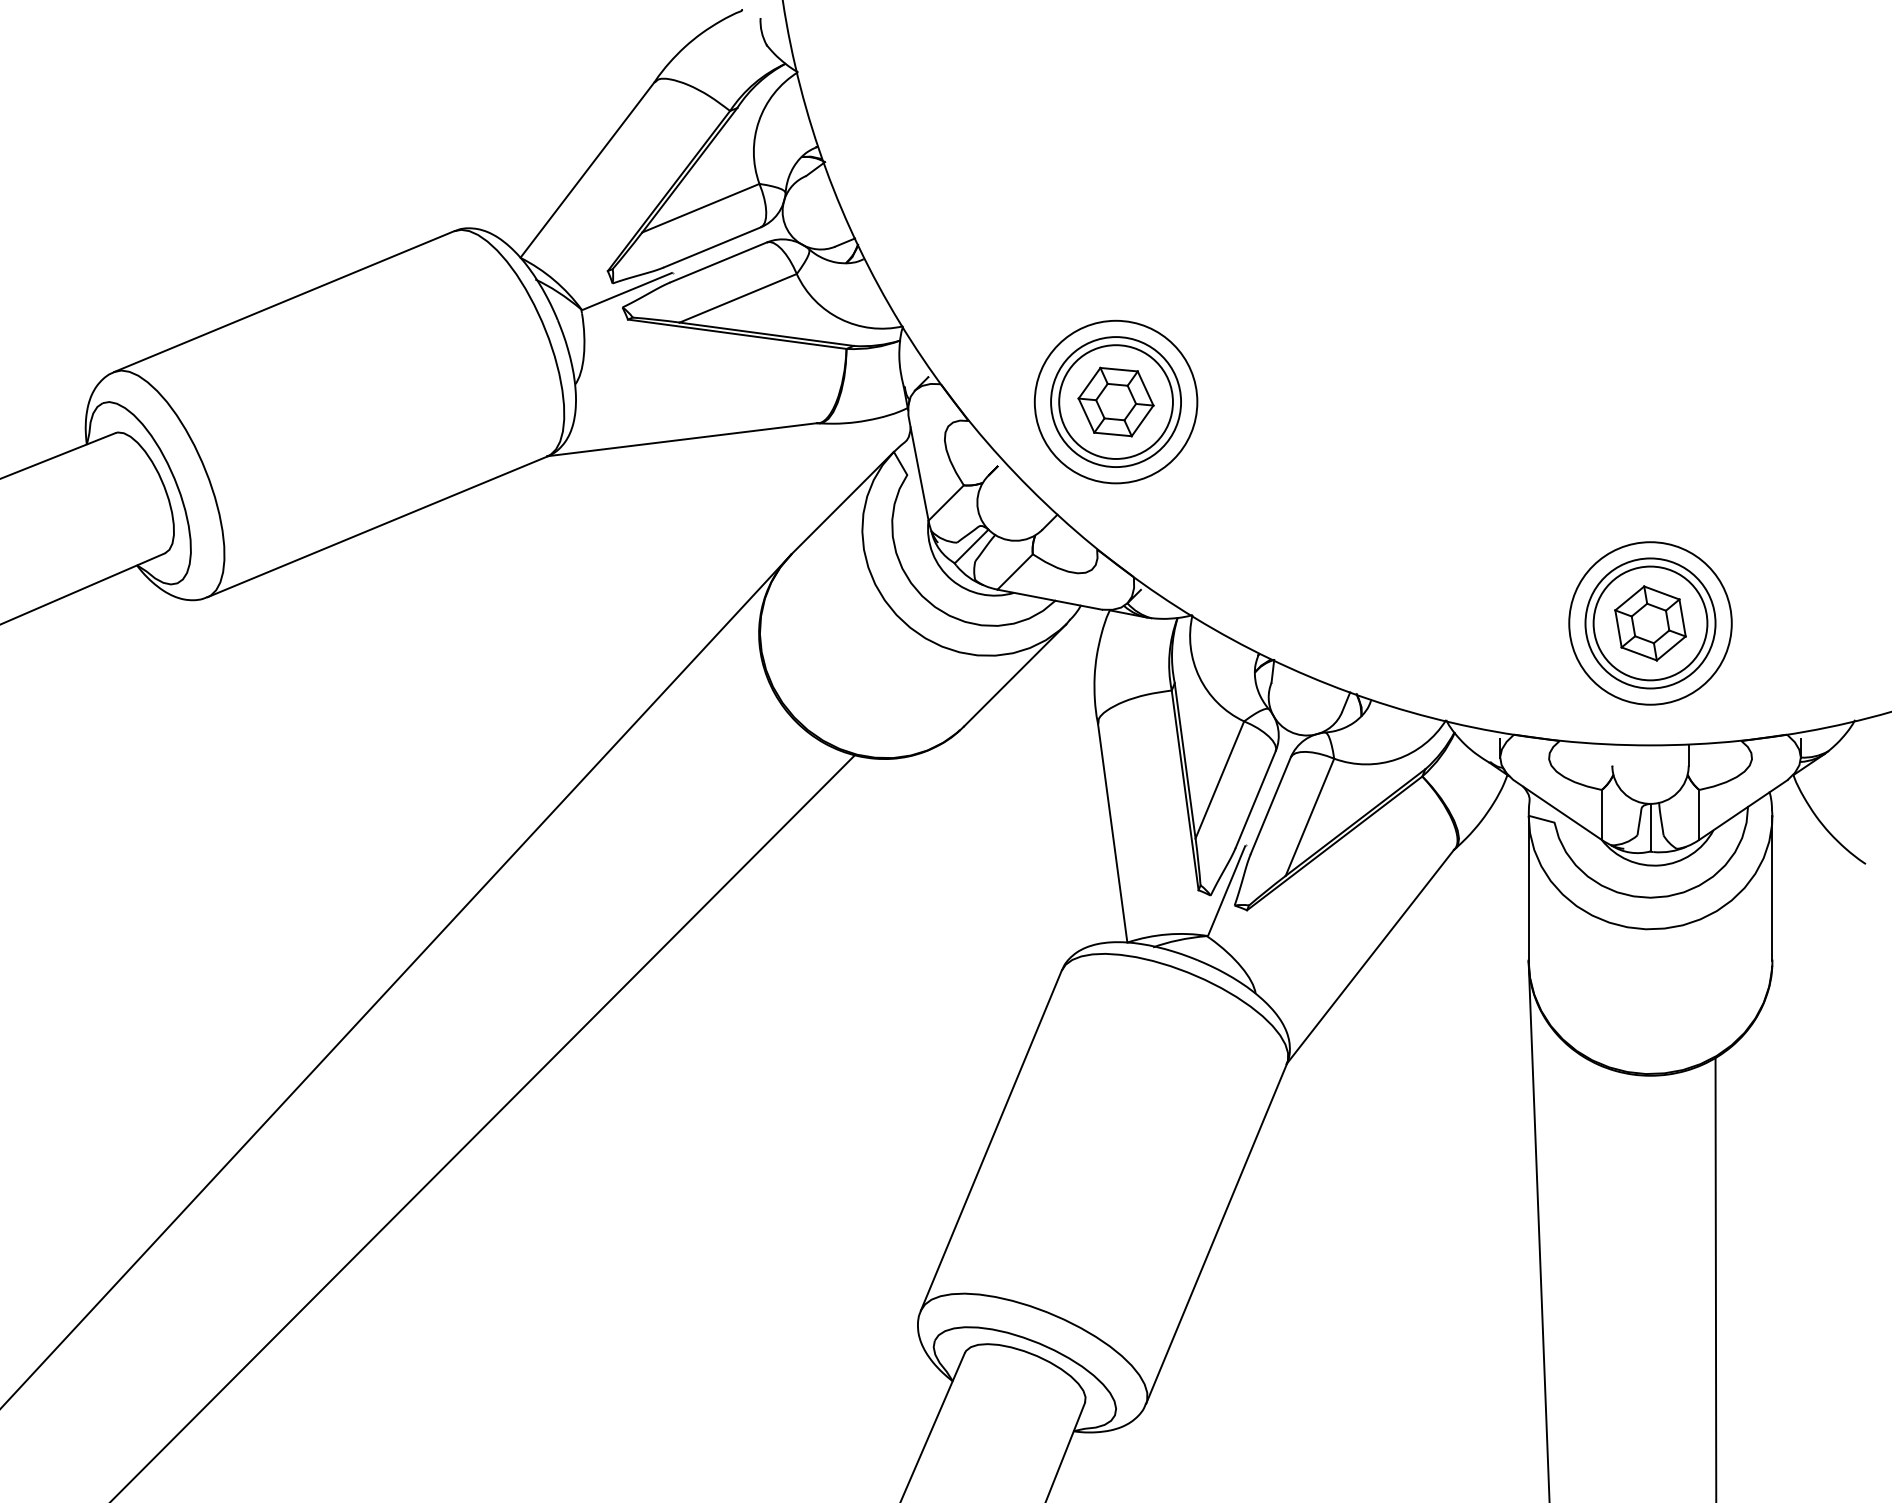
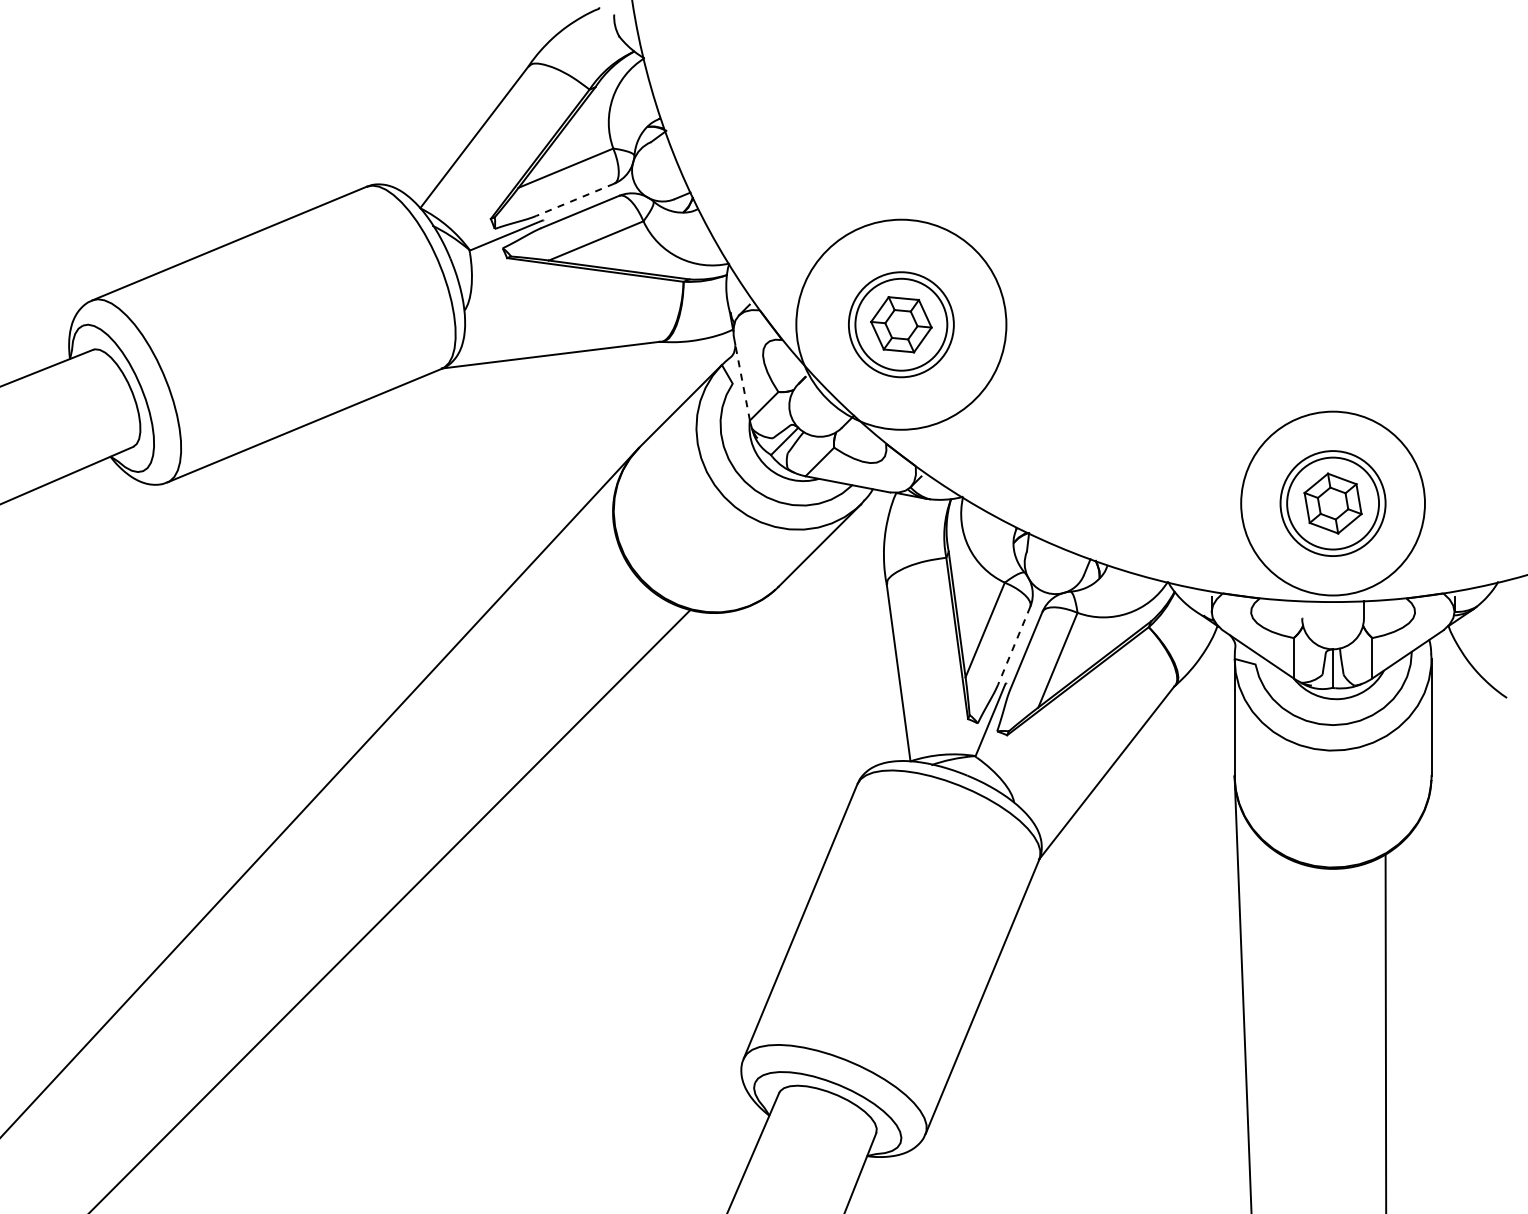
line: (711, 248) -> (574, 200), solid -> dashed
circle: (1116, 401) -> (901, 324), size x1.6
line: (919, 473) -> (742, 382), solid -> dashed
circle: (1649, 623) -> (1332, 503), size x1.4
line: (1254, 800) -> (1013, 646), solid -> dashed

